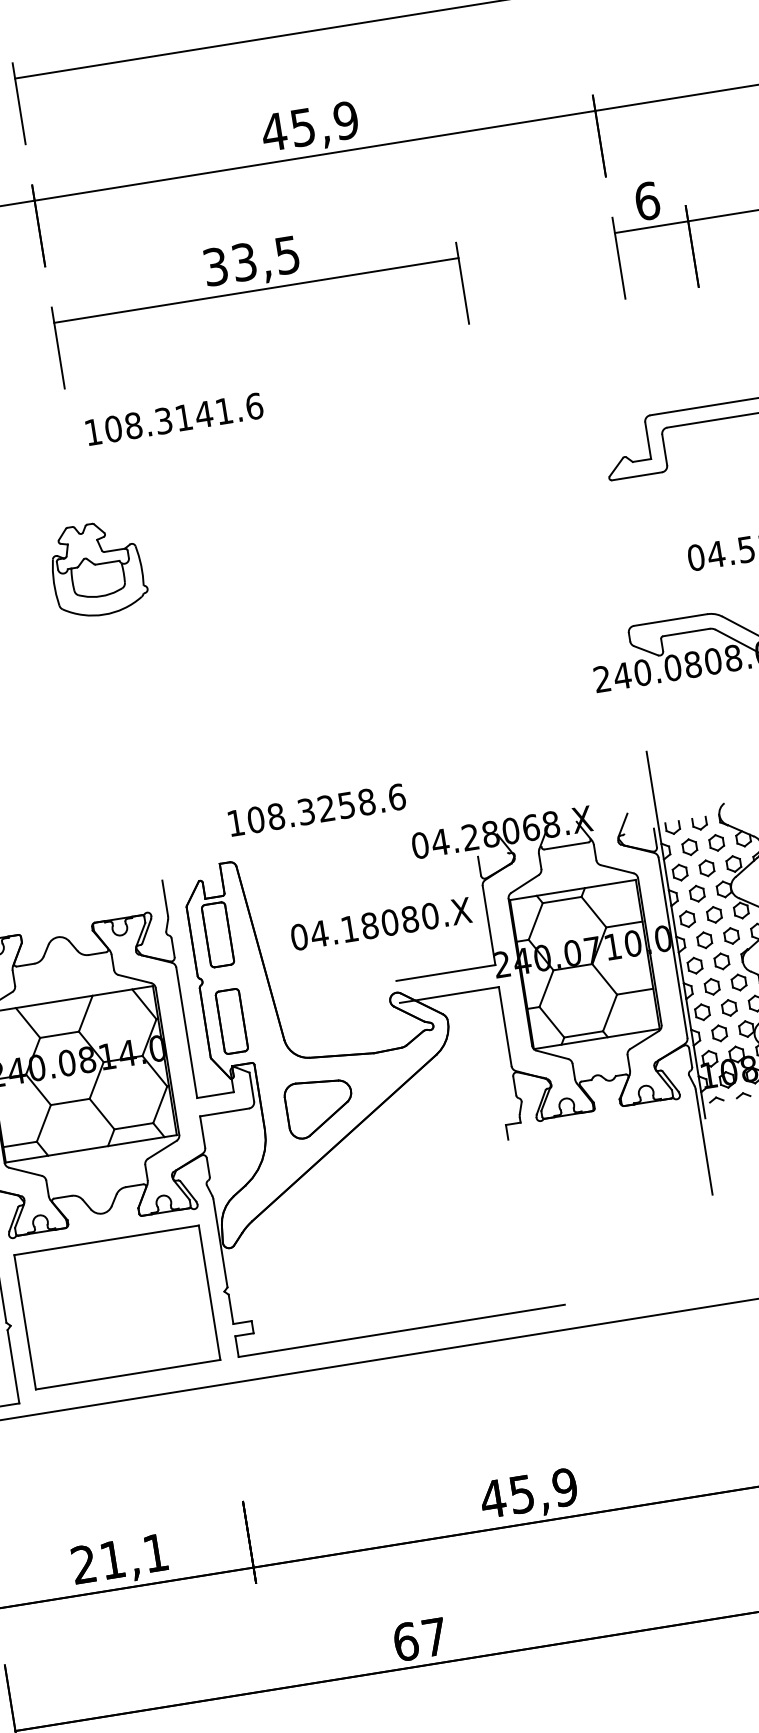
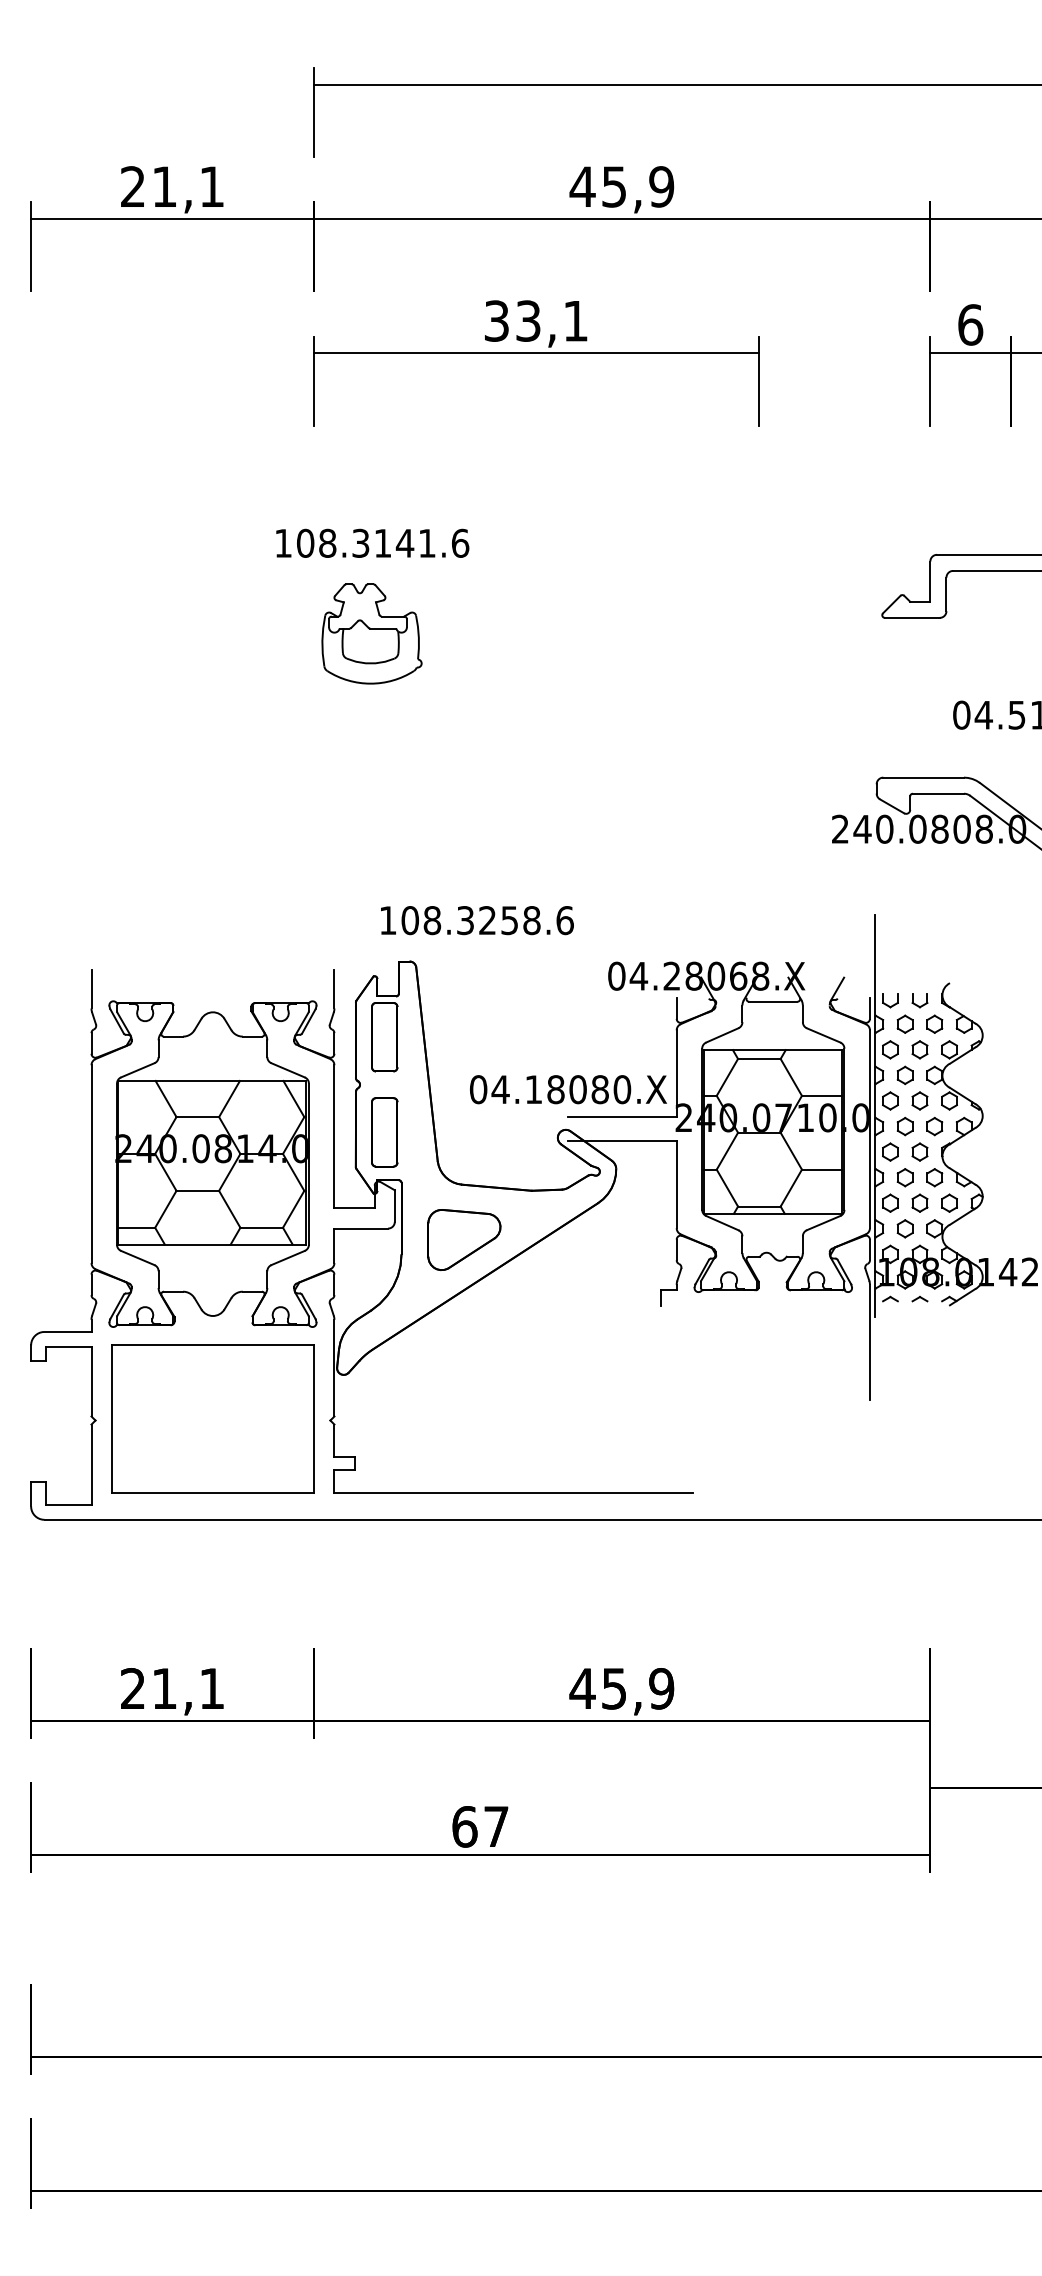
text: (287, 255) -> (575, 321), 33,5 -> 33,1
text: (174, 418) -> (372, 542), moved
part: (97, 568) -> (371, 633), moved
text: (317, 810) -> (477, 920), moved
text: (381, 923) -> (568, 1089), moved

